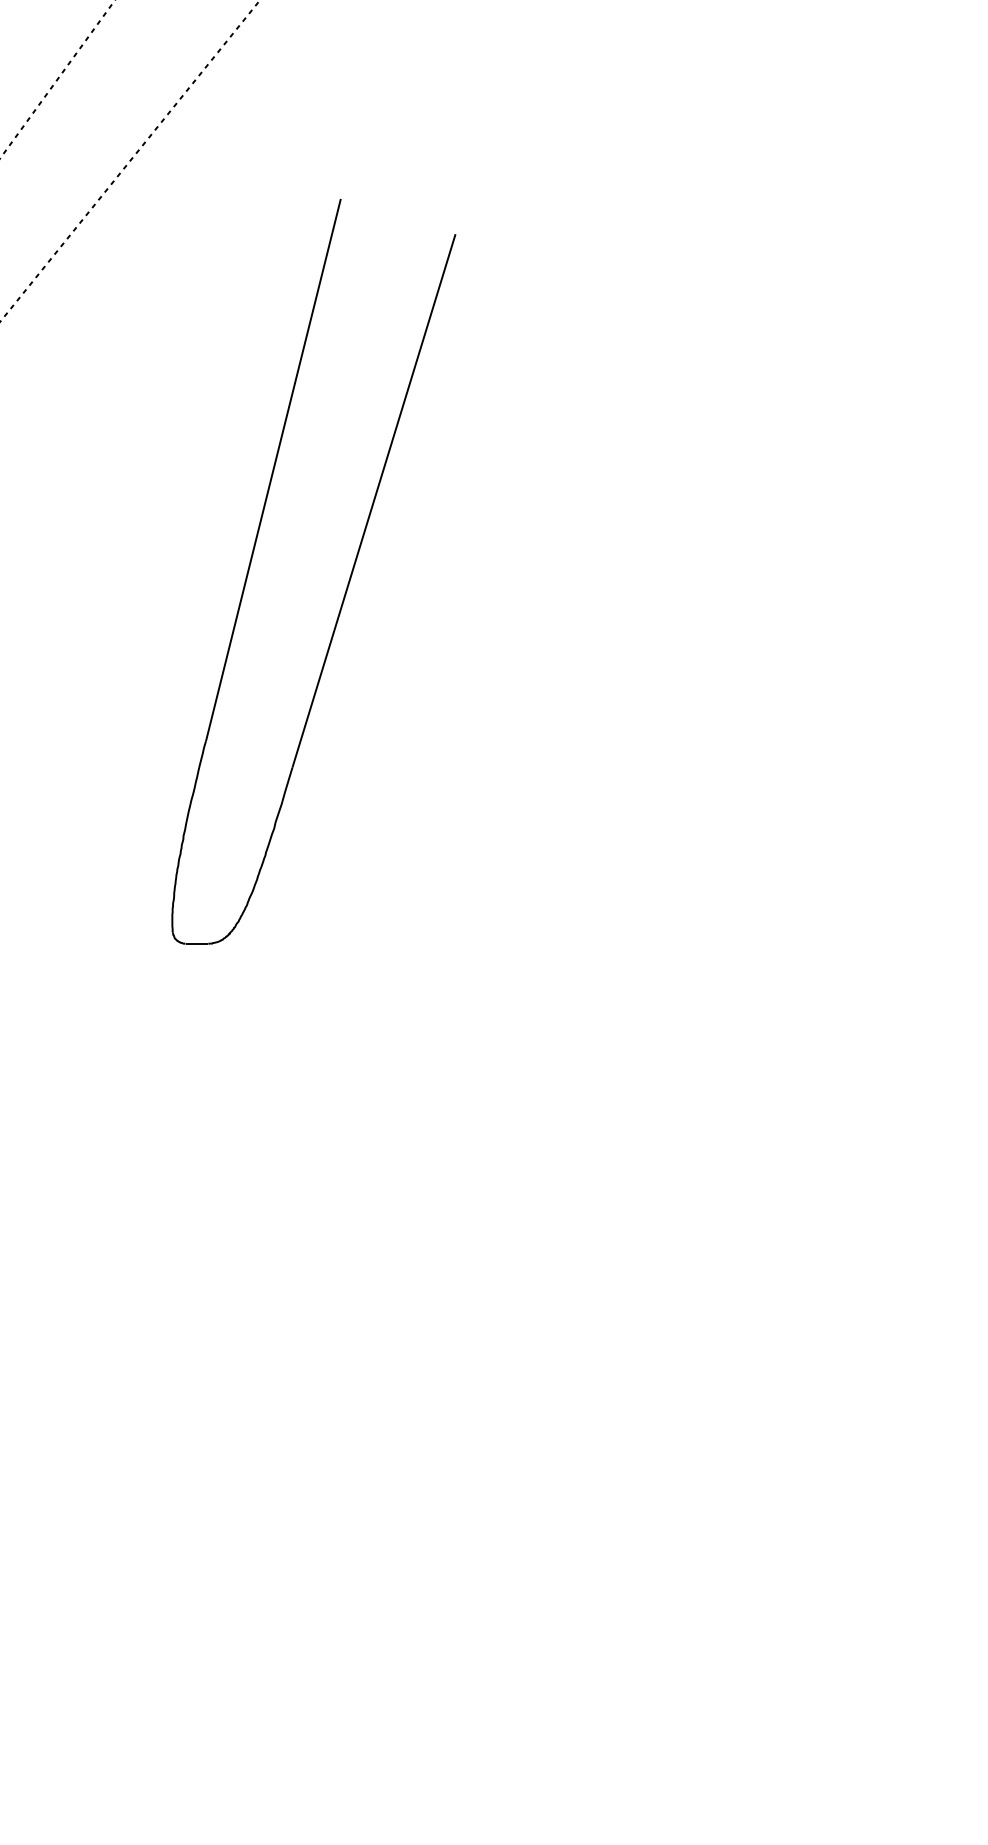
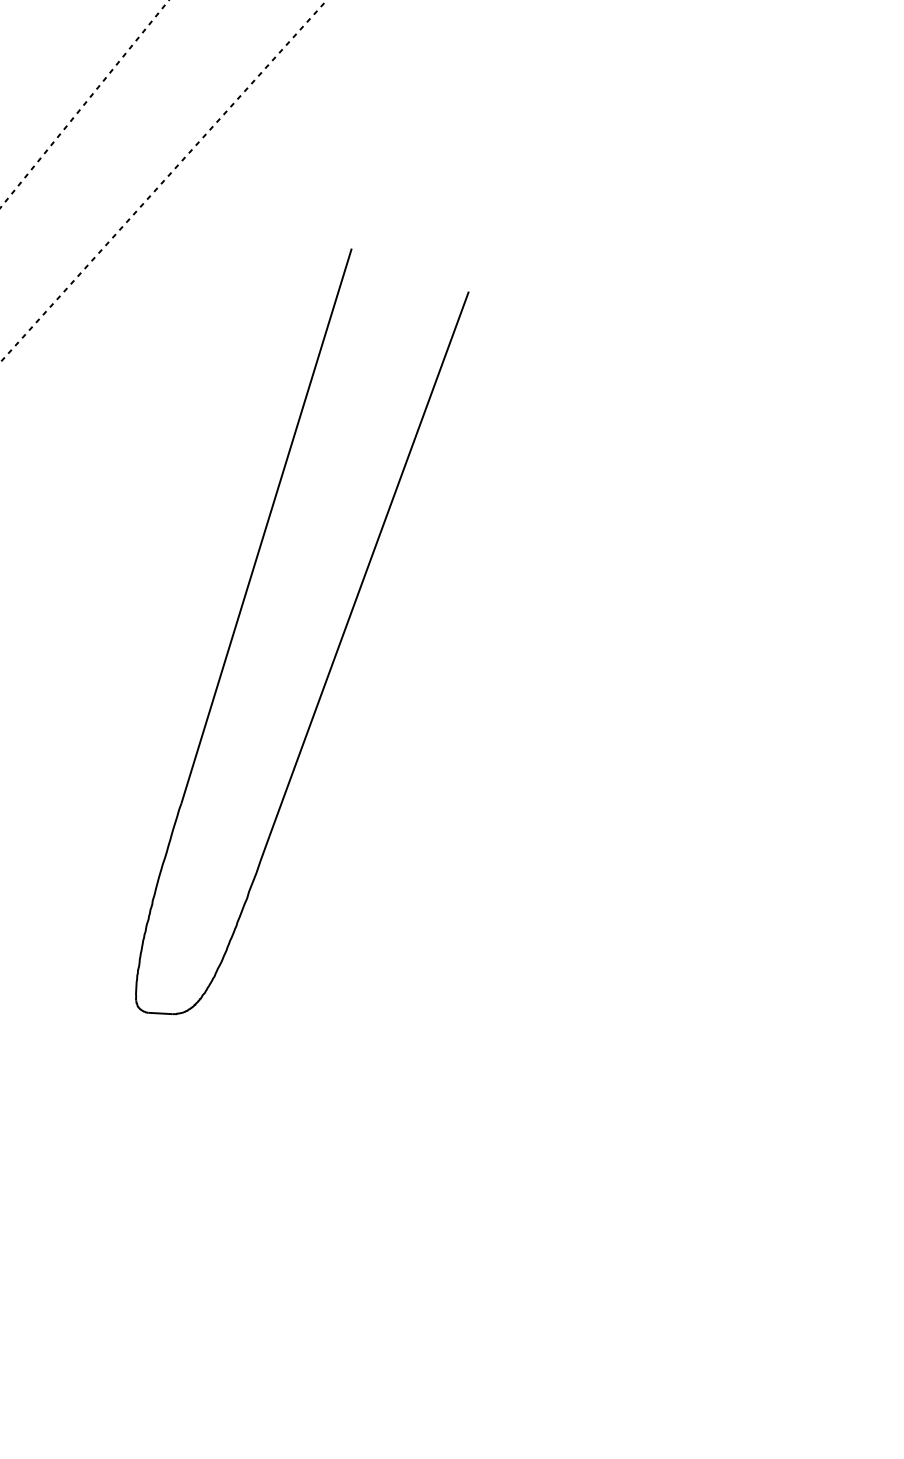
part: (347, 583) -> (337, 648), moved

